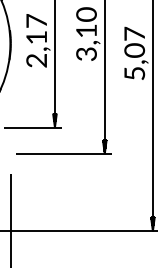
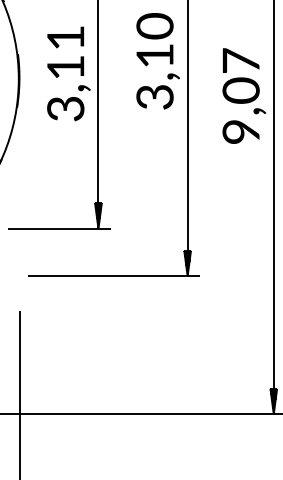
text: (36, 40) -> (65, 72), 2,17 -> 3,11
text: (134, 73) -> (240, 131), 5,07 -> 9,07

